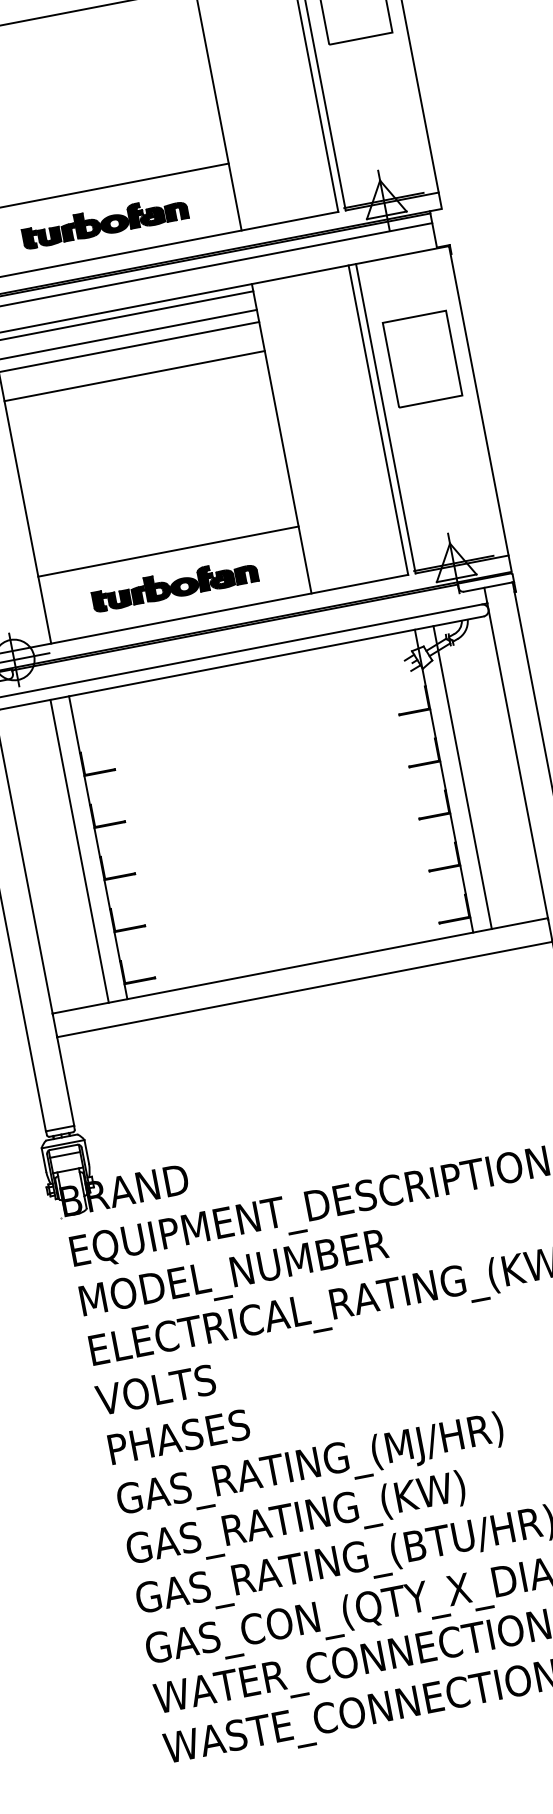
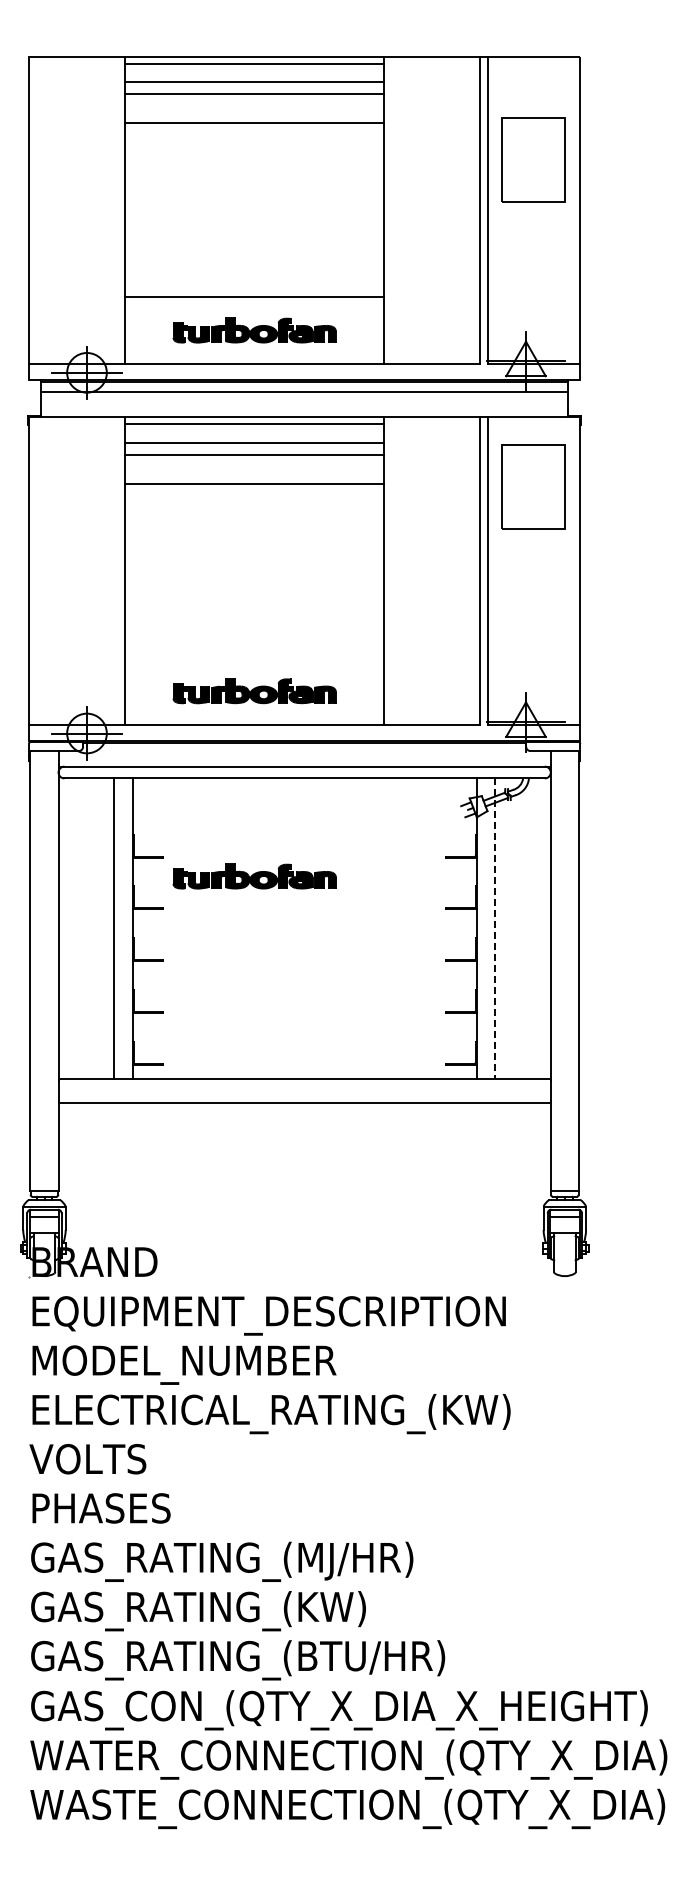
part: (422, 359) -> (533, 486), moved
line: (168, 552) -> (254, 658), removed
part: (210, 771) -> (254, 876), added
line: (462, 778) -> (494, 929), solid -> dashed

